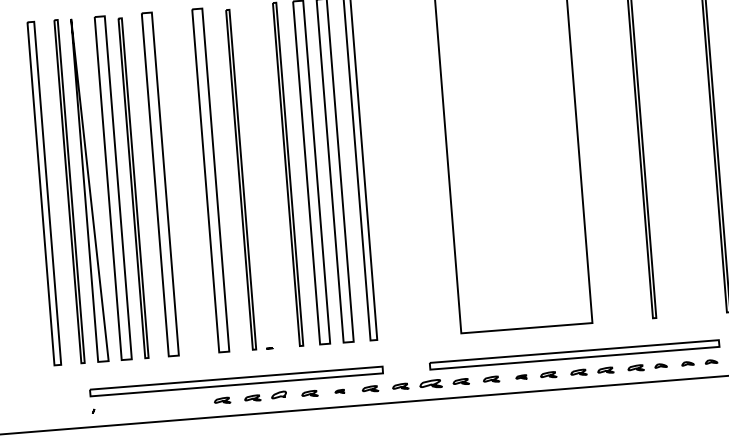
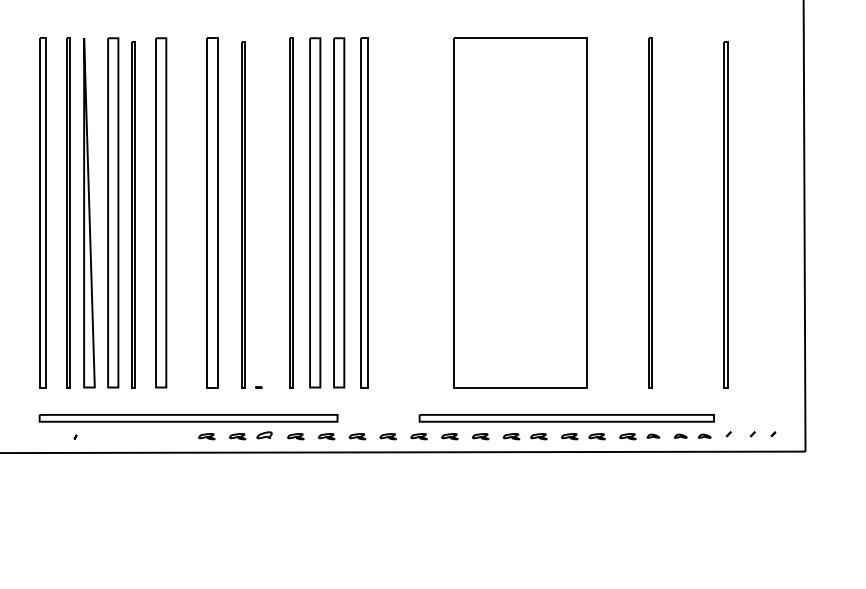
part: (521, 377) -> (511, 436), size x1.43
part: (236, 381) -> (188, 418), moved
part: (430, 384) -> (418, 436), size x0.71
part: (340, 391) -> (326, 436), size x1.67

